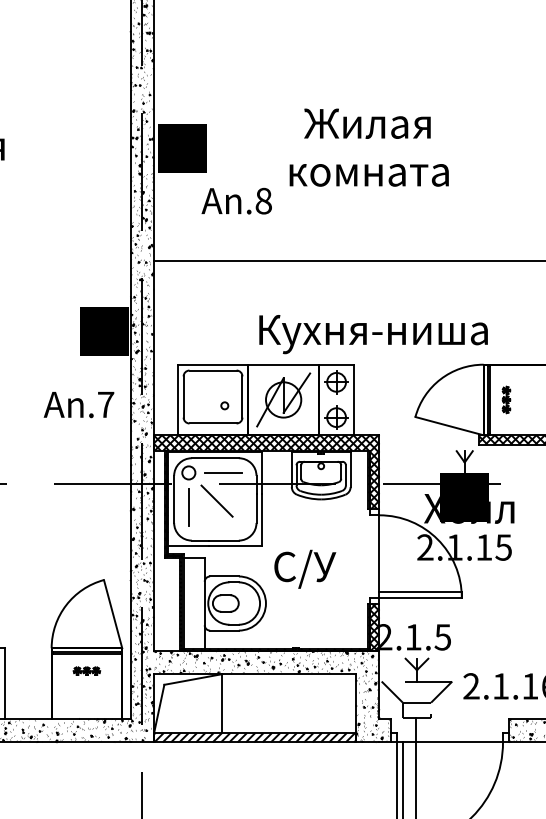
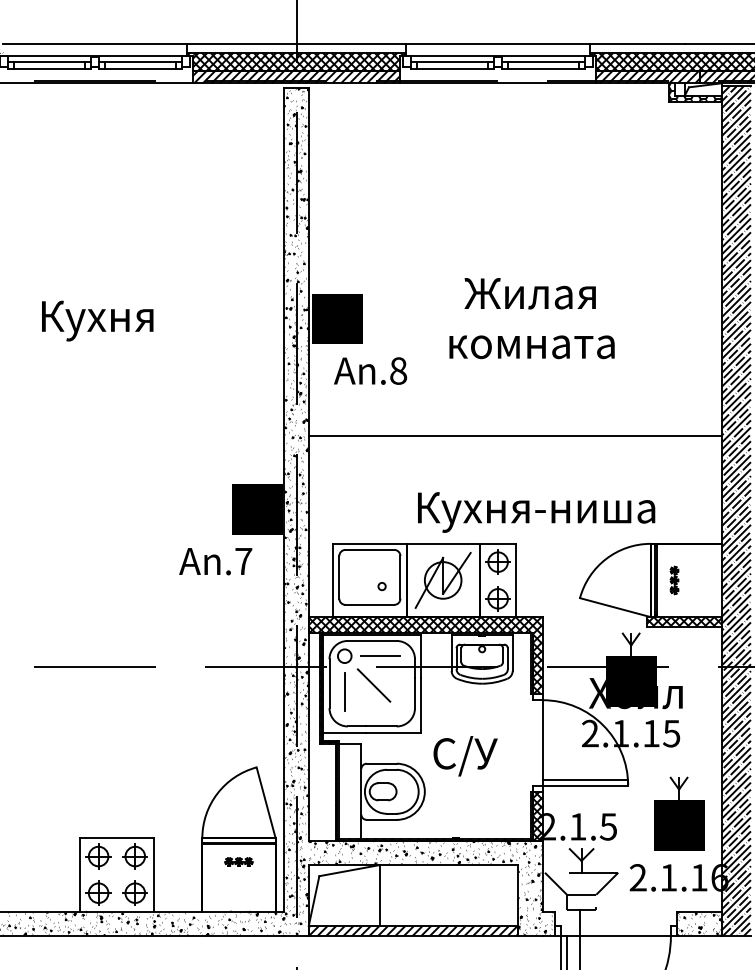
text: (236, 200) -> (370, 370), moved
text: (78, 404) -> (215, 561), moved
part: (511, 624) -> (679, 813), added

